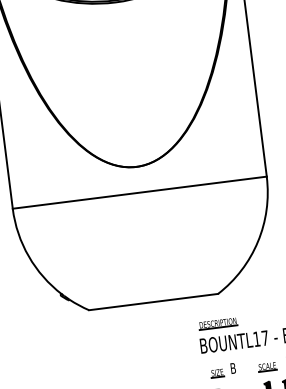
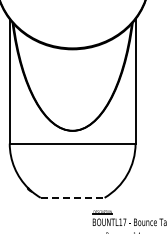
line: (153, 301) -> (72, 197), solid -> dashed

